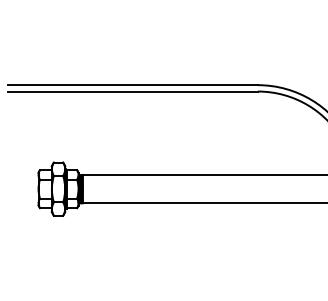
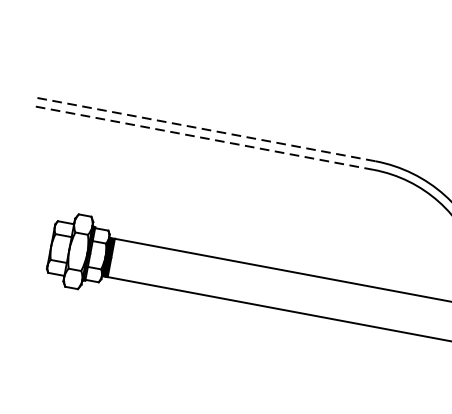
line: (132, 85) -> (205, 129), solid -> dashed
line: (132, 91) -> (203, 137), solid -> dashed

